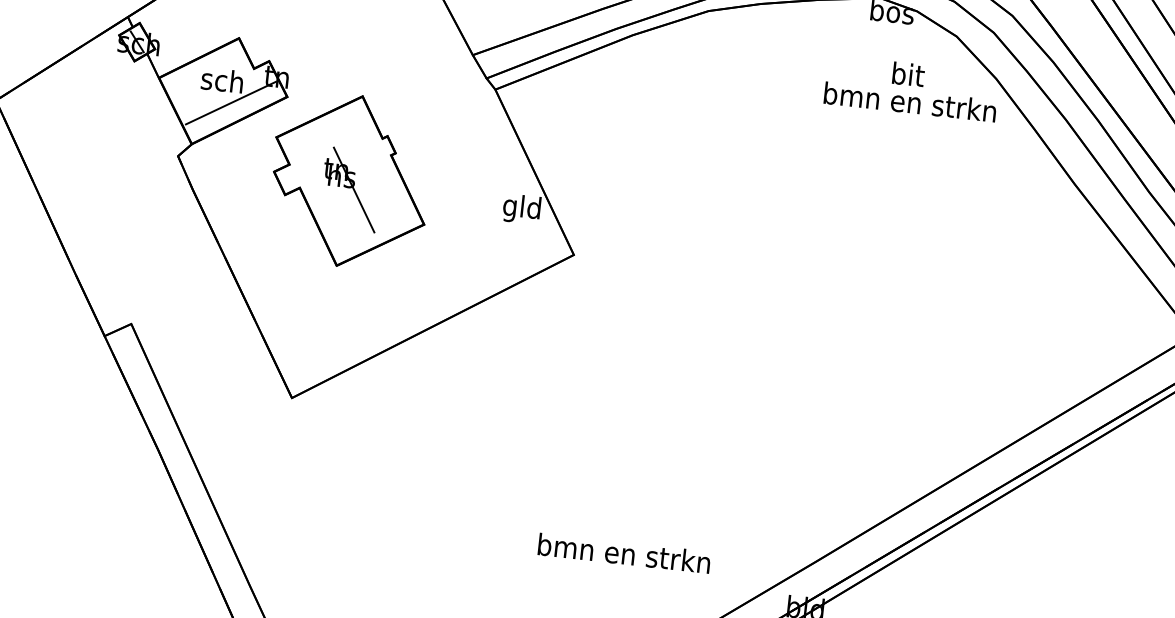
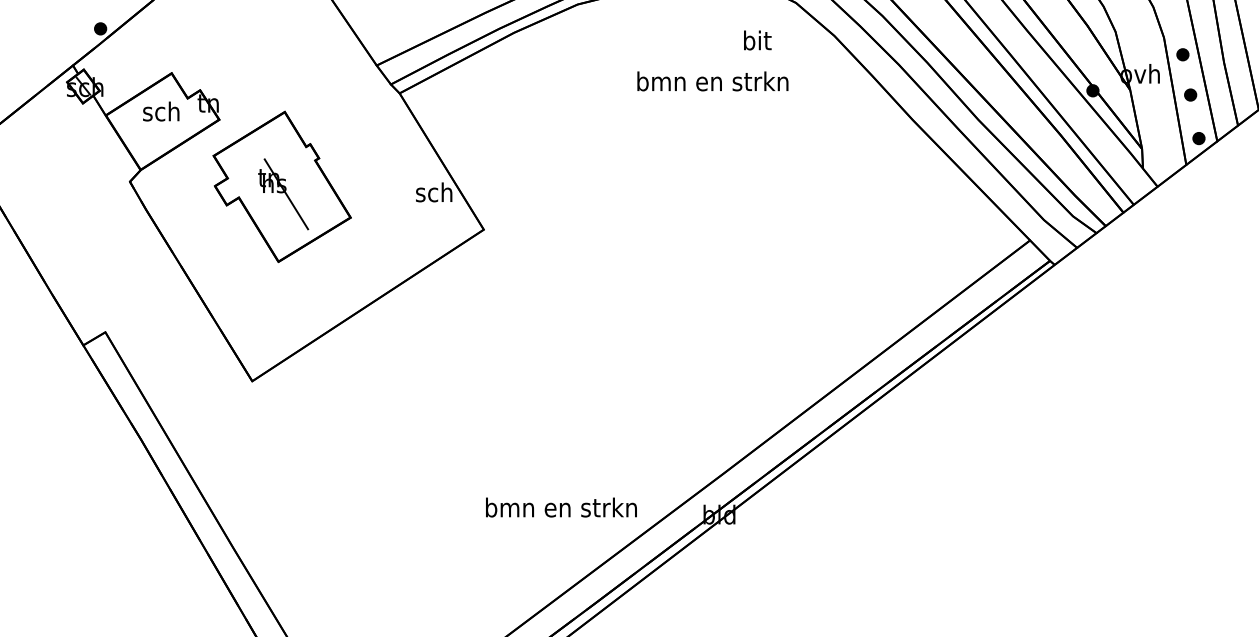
text: (909, 102) -> (712, 81), moved
line: (230, 103) -> (170, 130), removed
text: (522, 208) -> (434, 194), gld -> sch
text: (624, 553) -> (561, 507), moved

